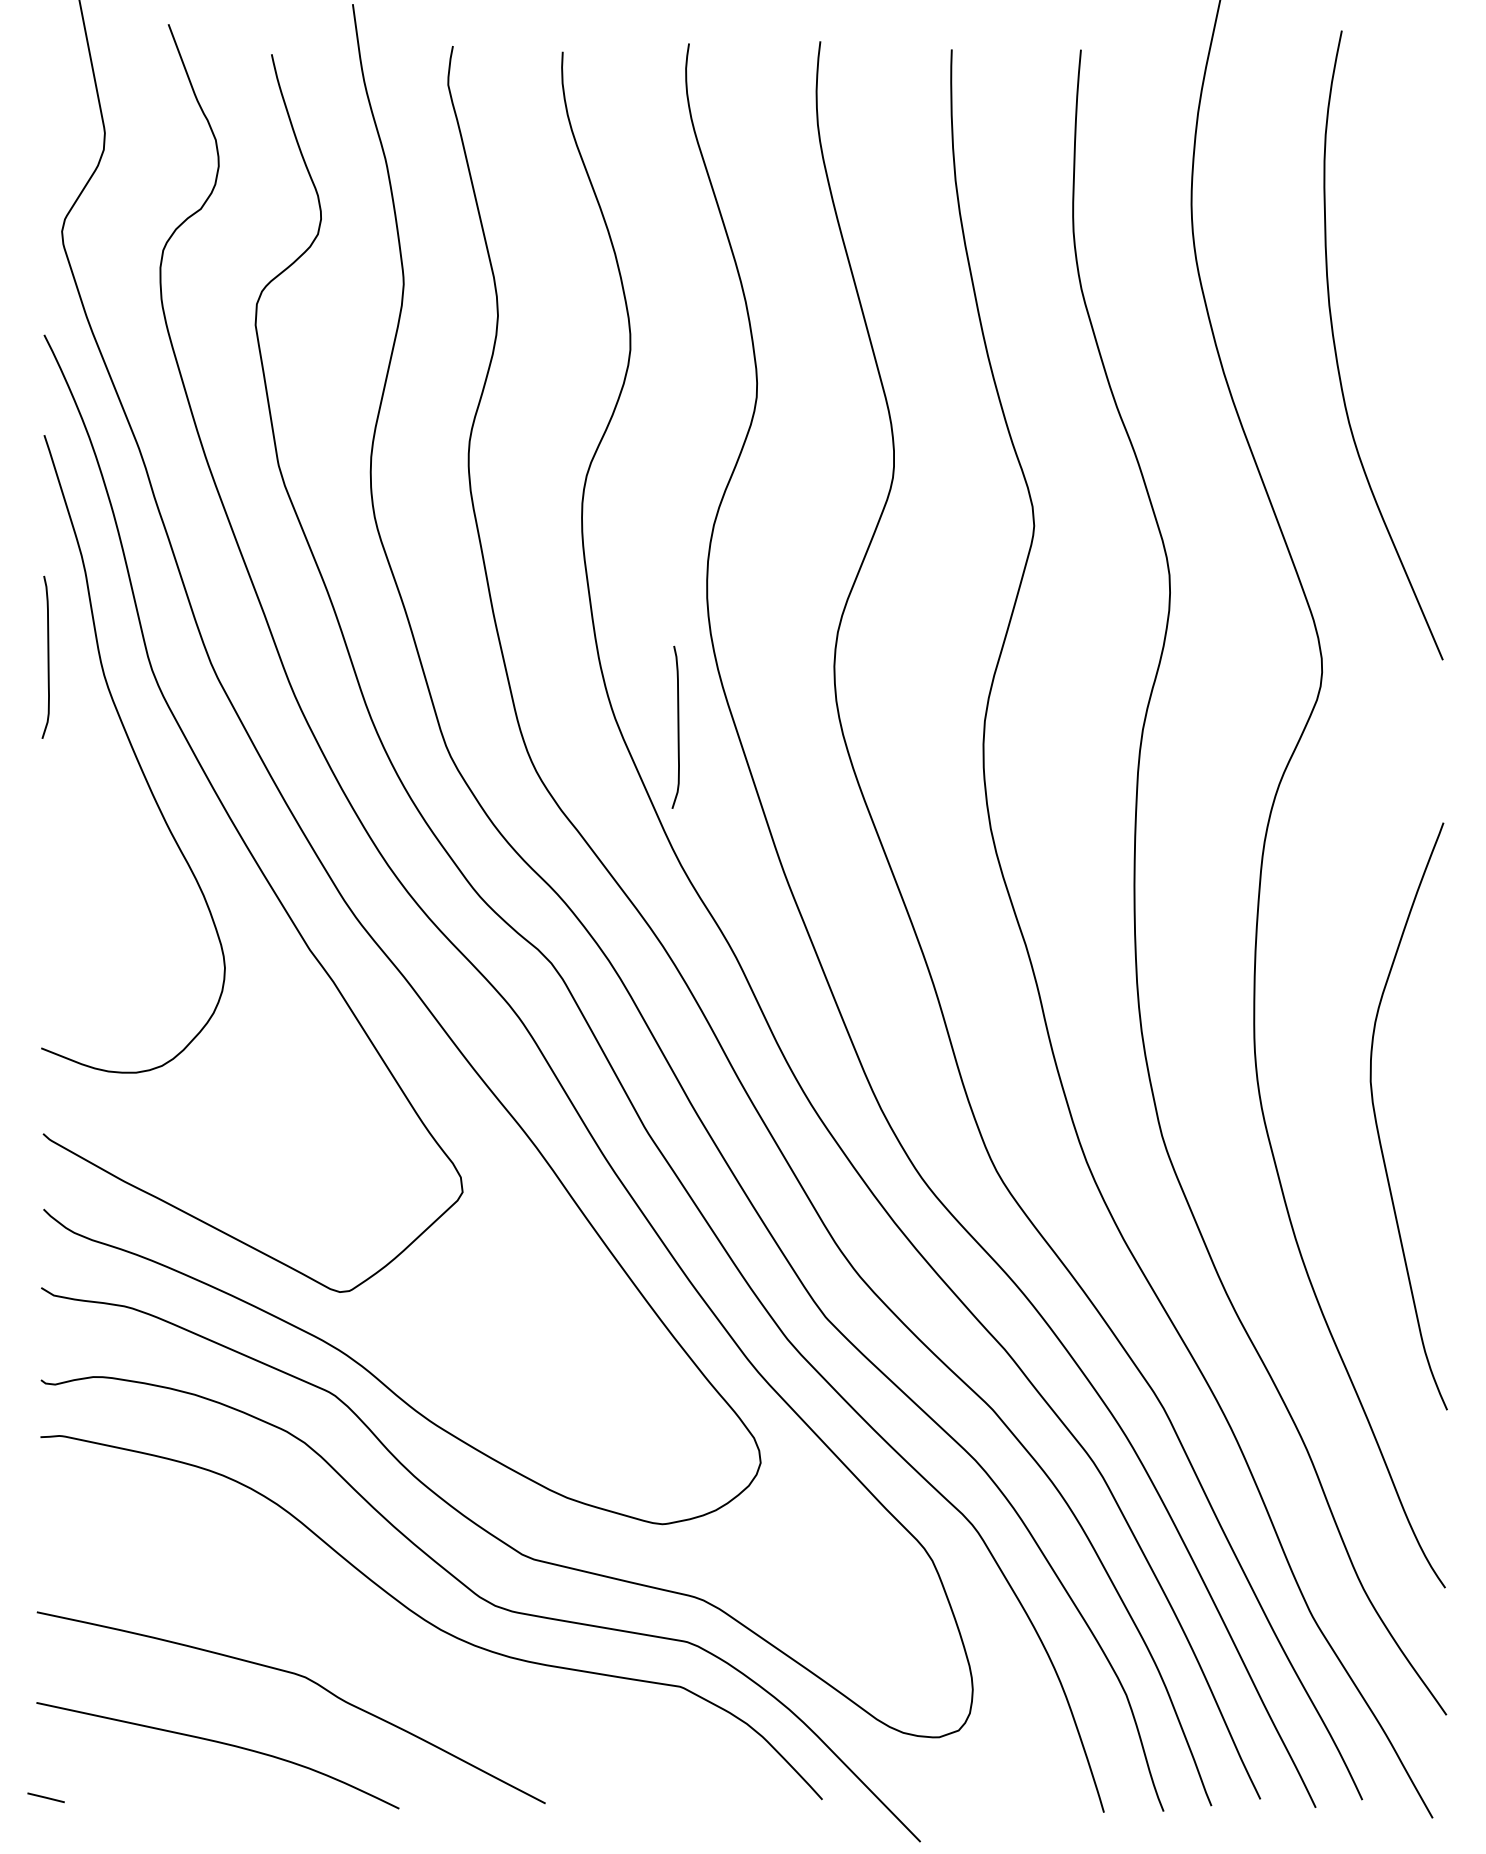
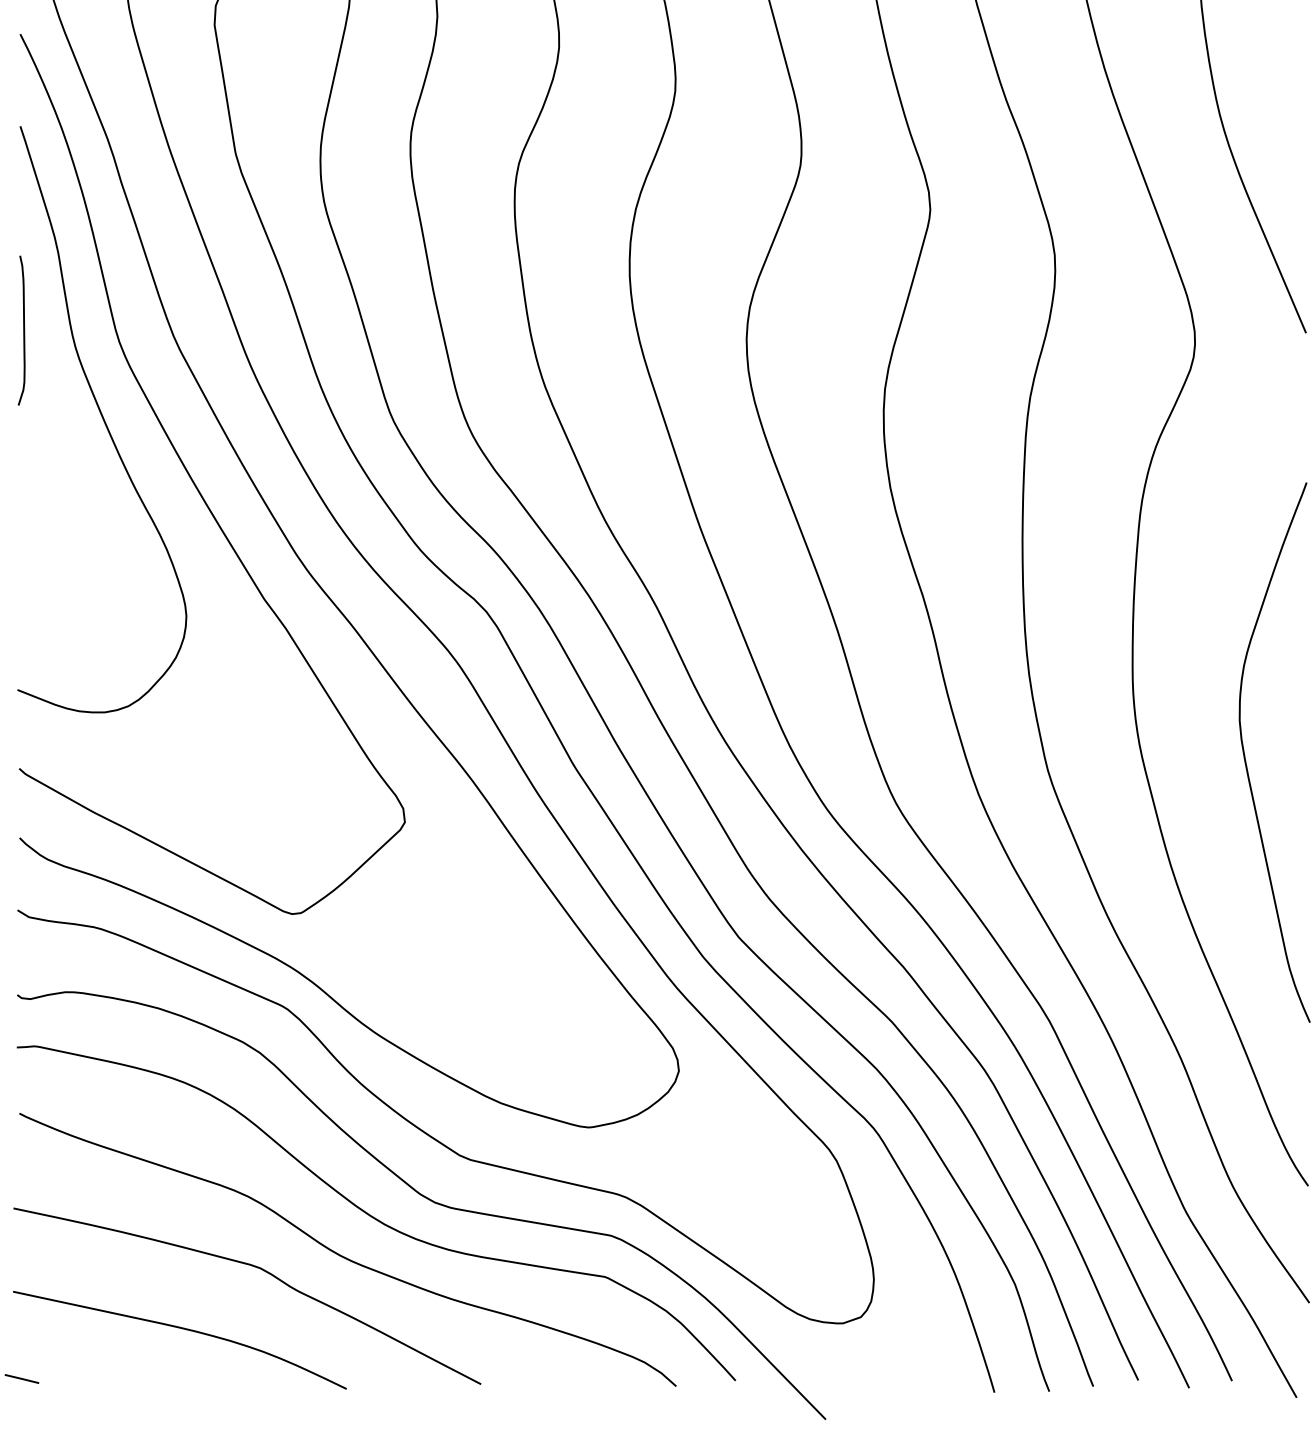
curve: (677, 726) -> (602, 394), removed
curve: (396, 1664) -> (344, 1256), added

